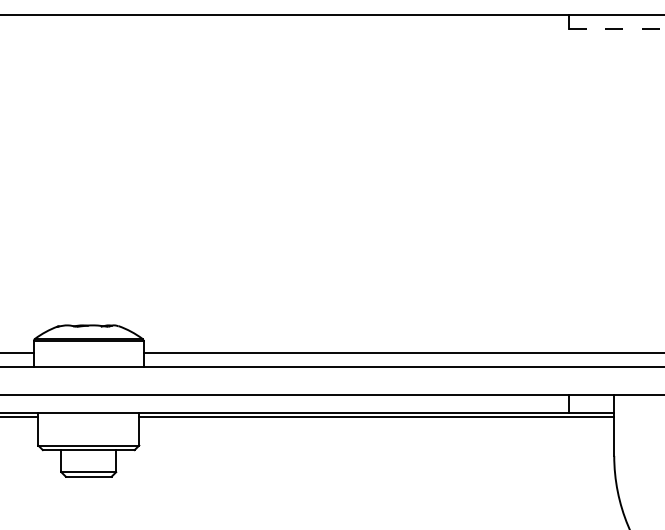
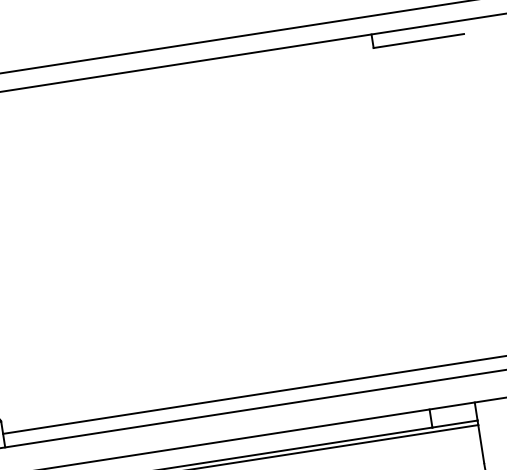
line: (614, 28) -> (419, 40), dashed -> solid

